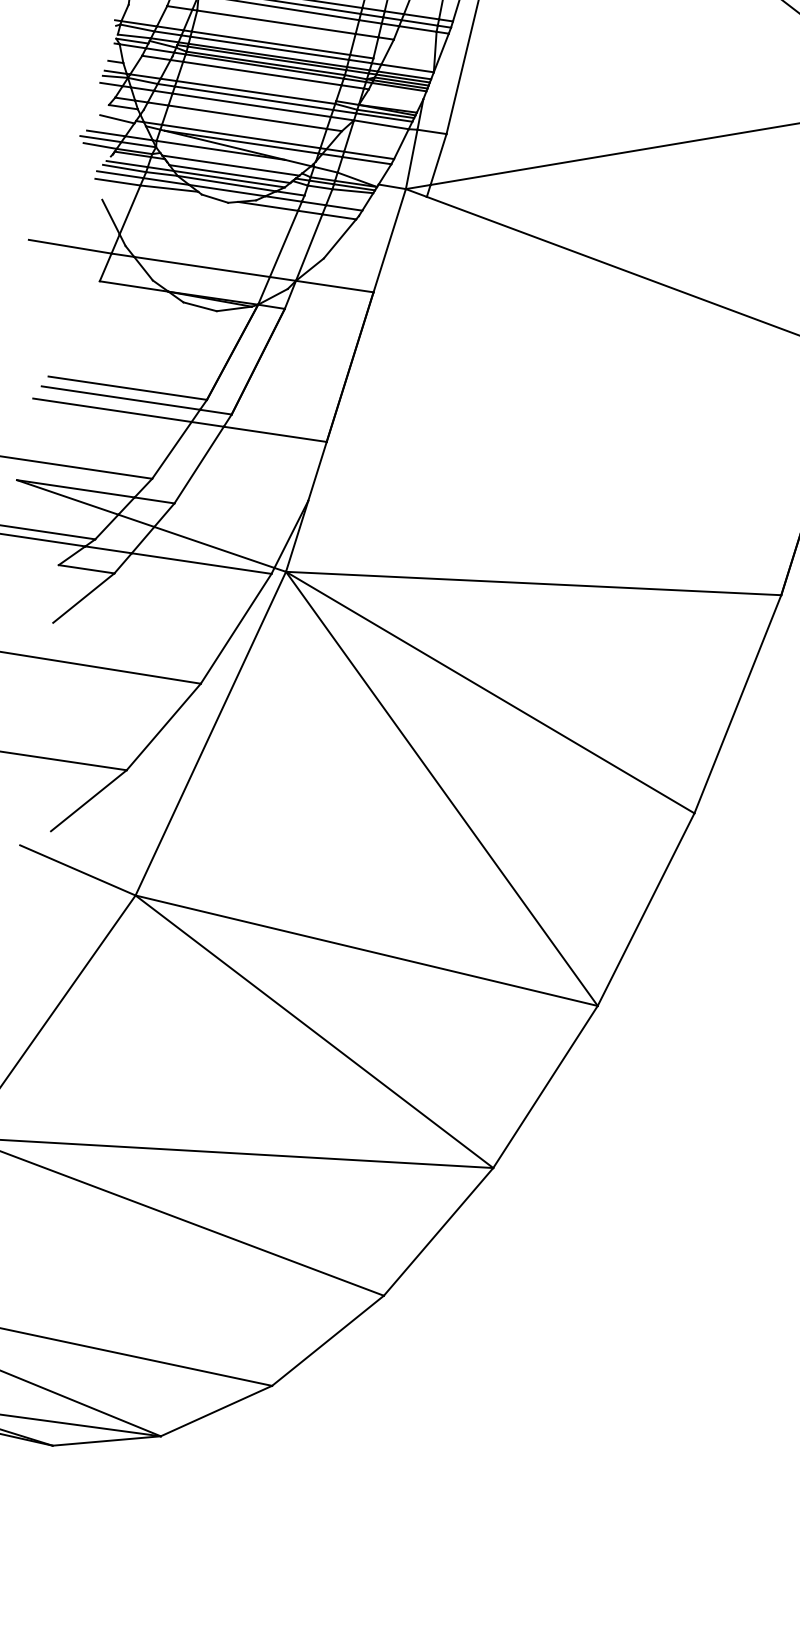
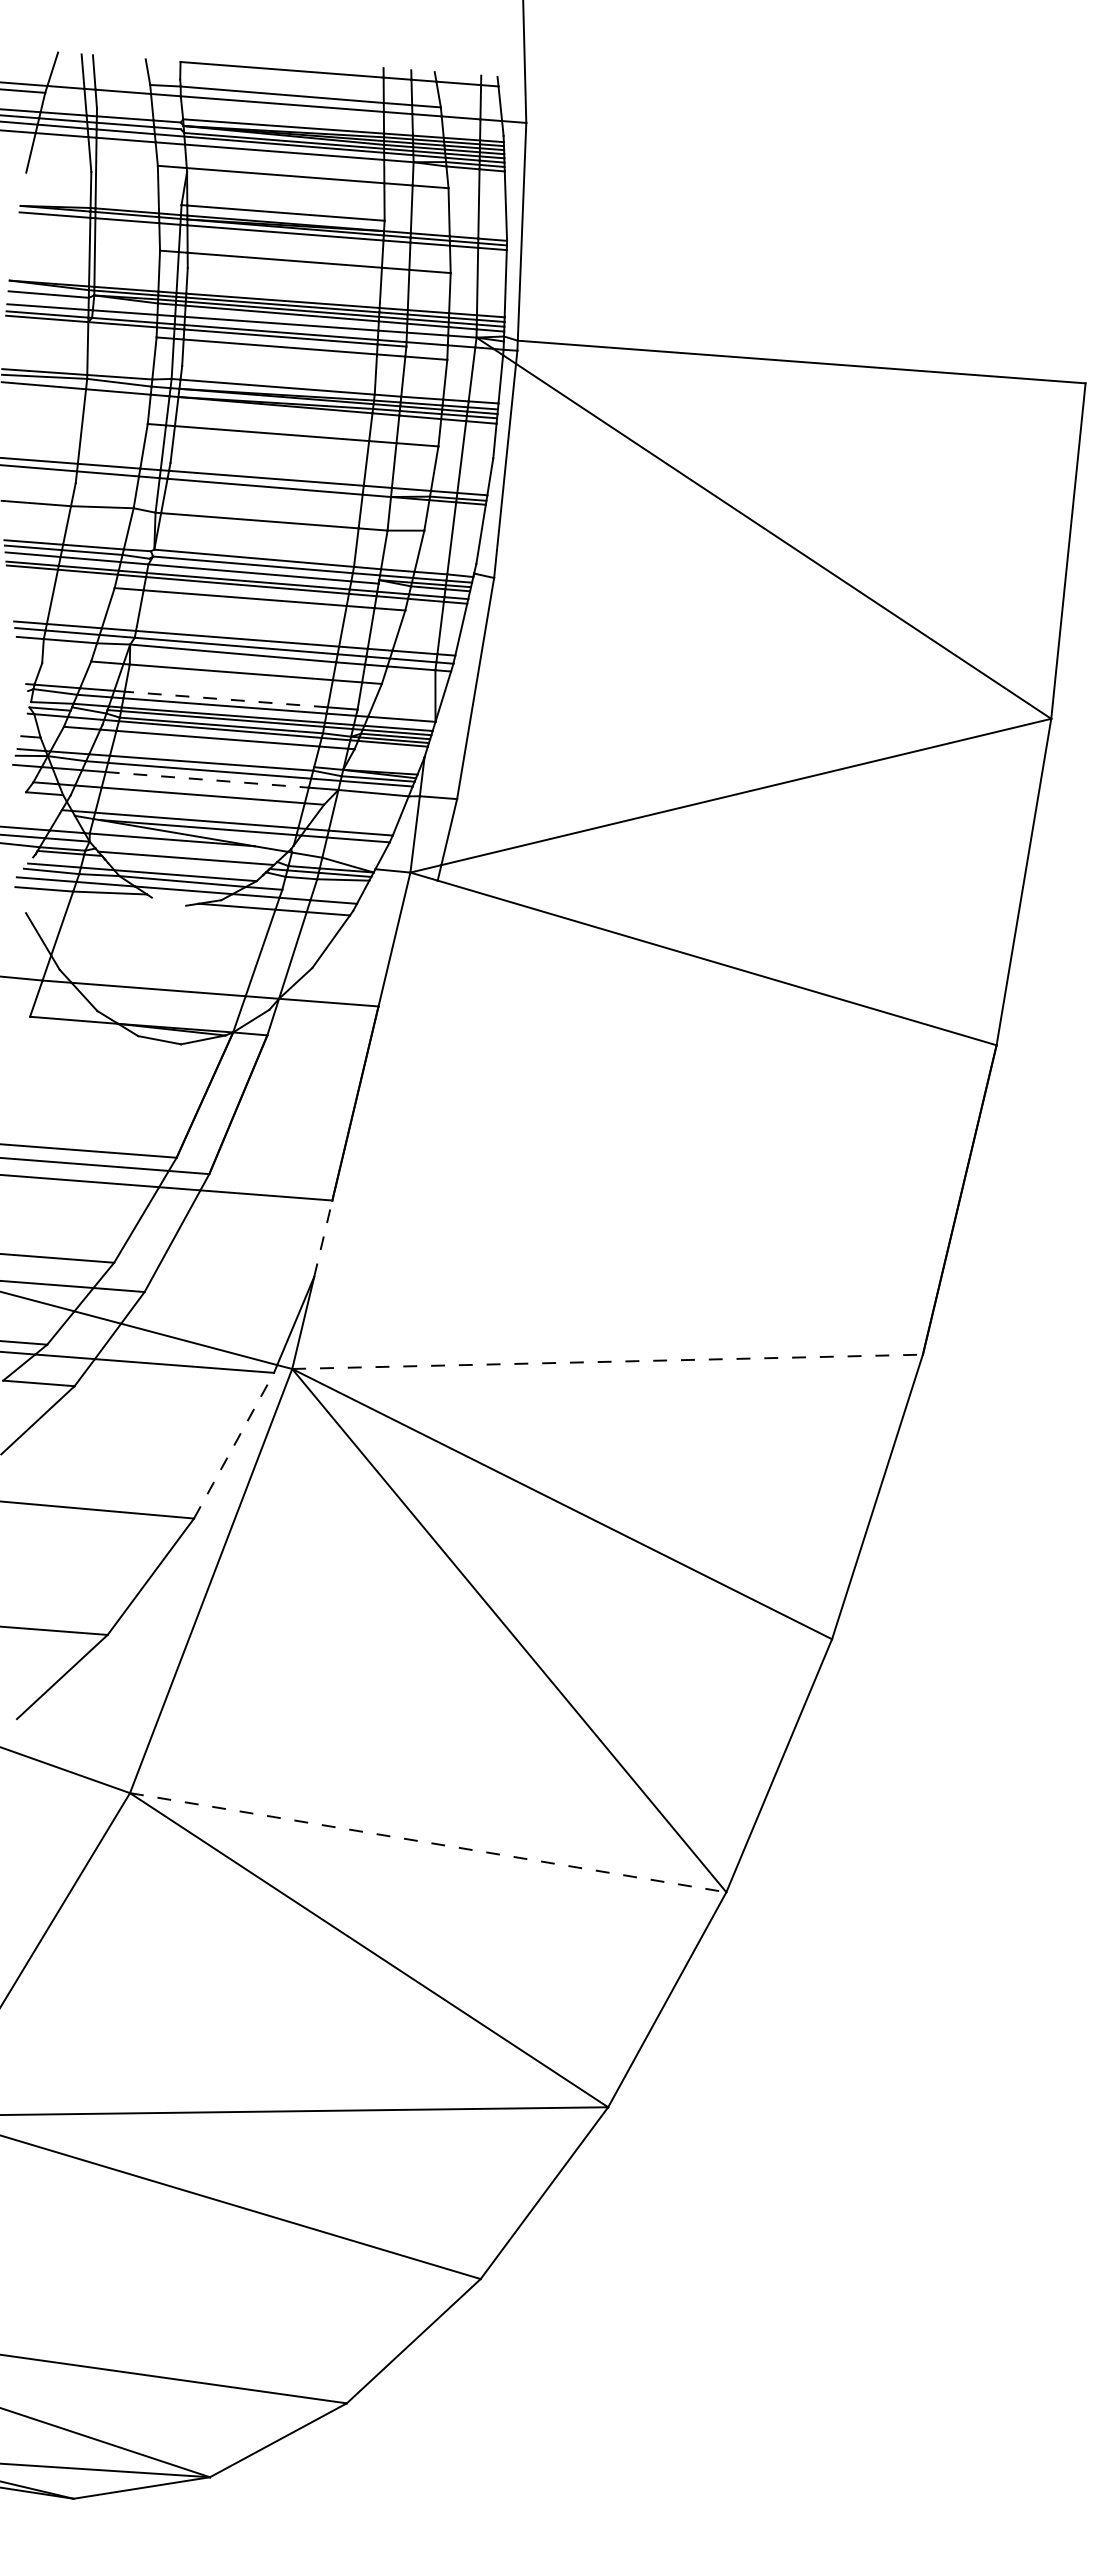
line: (271, 43) -> (226, 699), solid -> dashed
line: (251, 104) -> (207, 779), solid -> dashed
line: (116, 119) -> (37, 809), removed
line: (229, 174) -> (185, 869), removed
line: (214, 198) -> (168, 901), removed
line: (317, 471) -> (323, 1238), solid -> dashed
line: (534, 583) -> (608, 1361), solid -> dashed
line: (236, 628) -> (234, 1445), solid -> dashed
line: (366, 950) -> (428, 1842), solid -> dashed

